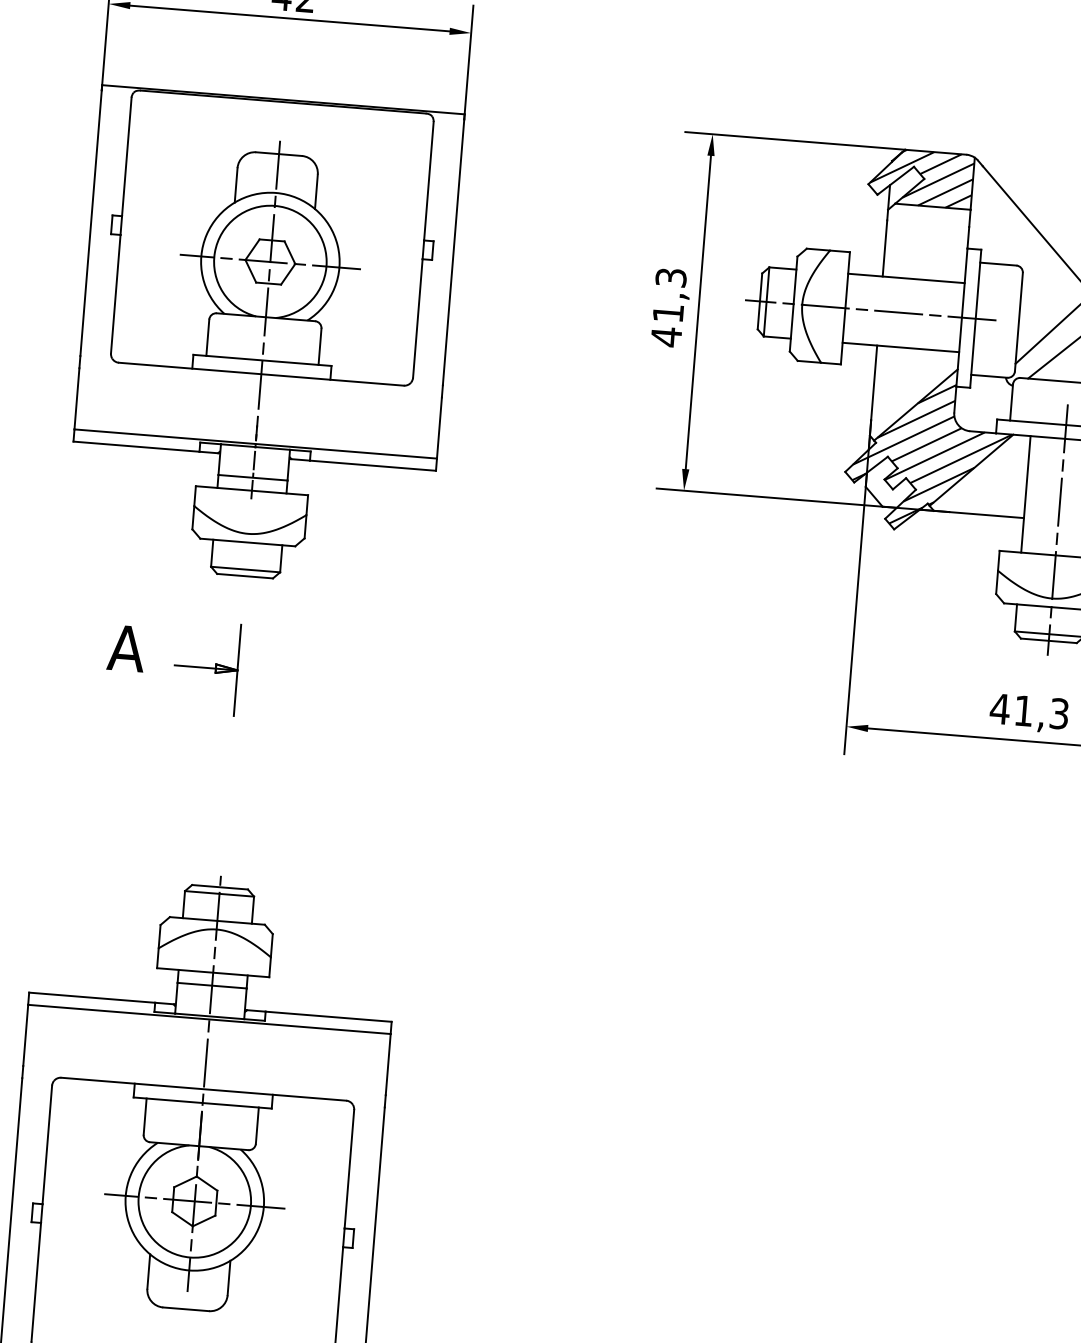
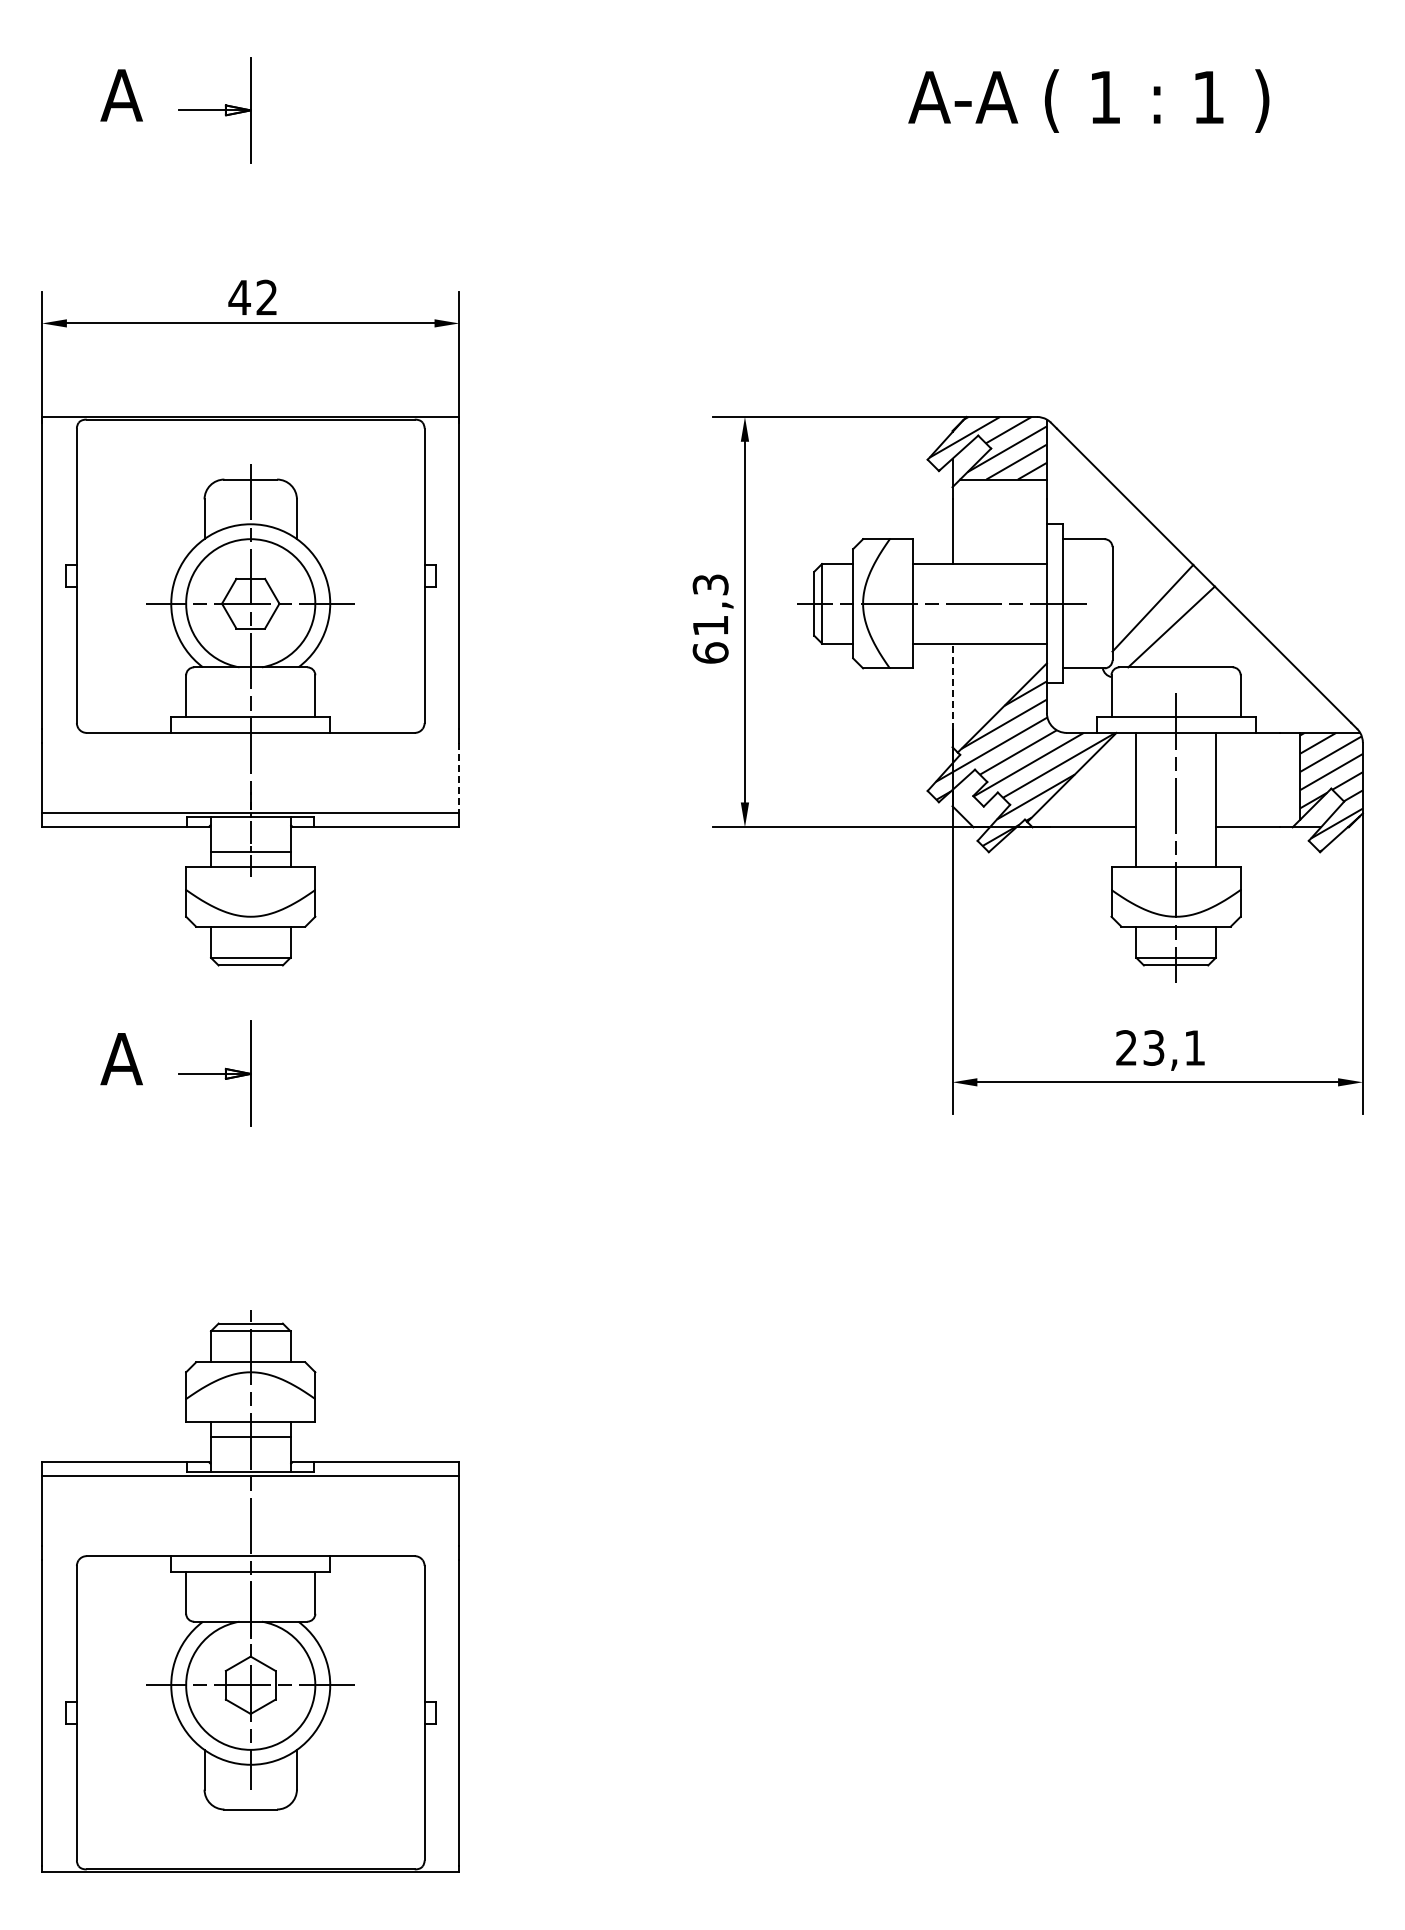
text: (666, 336) -> (710, 652), 41,3 -> 61,3
line: (874, 382) -> (952, 686), solid -> dashed
line: (439, 428) -> (459, 778), solid -> dashed
text: (1029, 711) -> (1160, 1047), 41,3 -> 23,1

